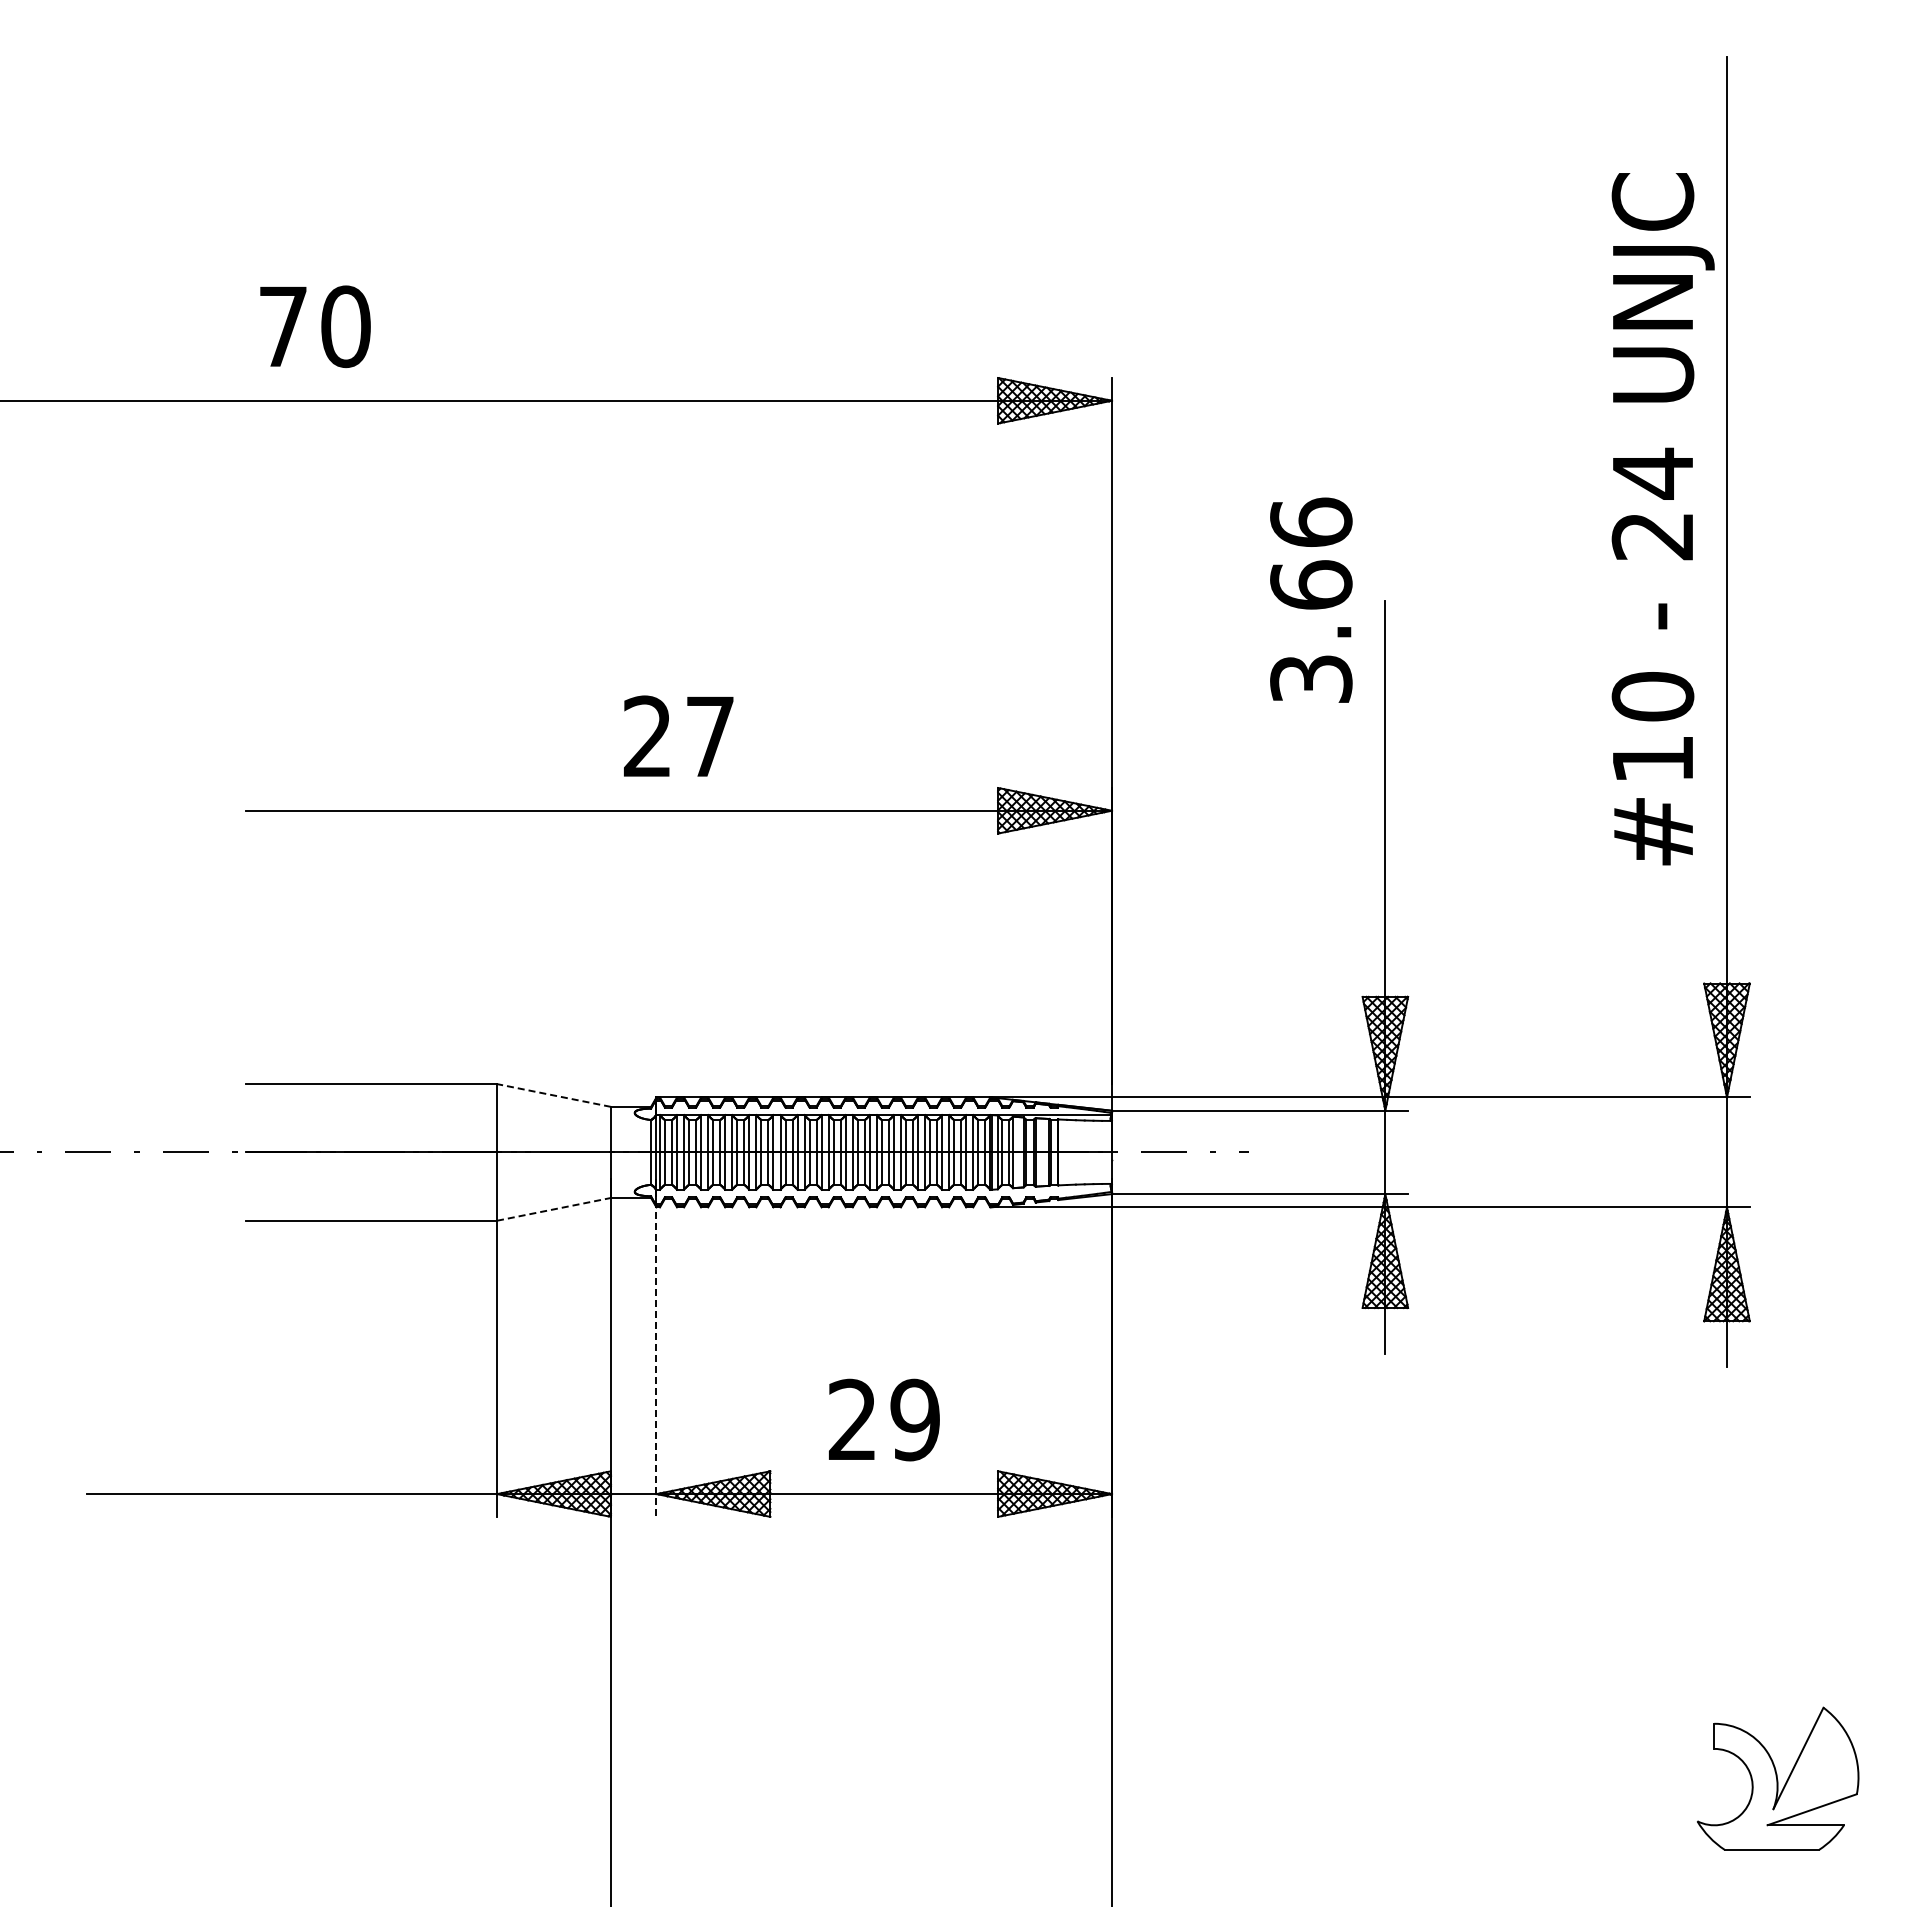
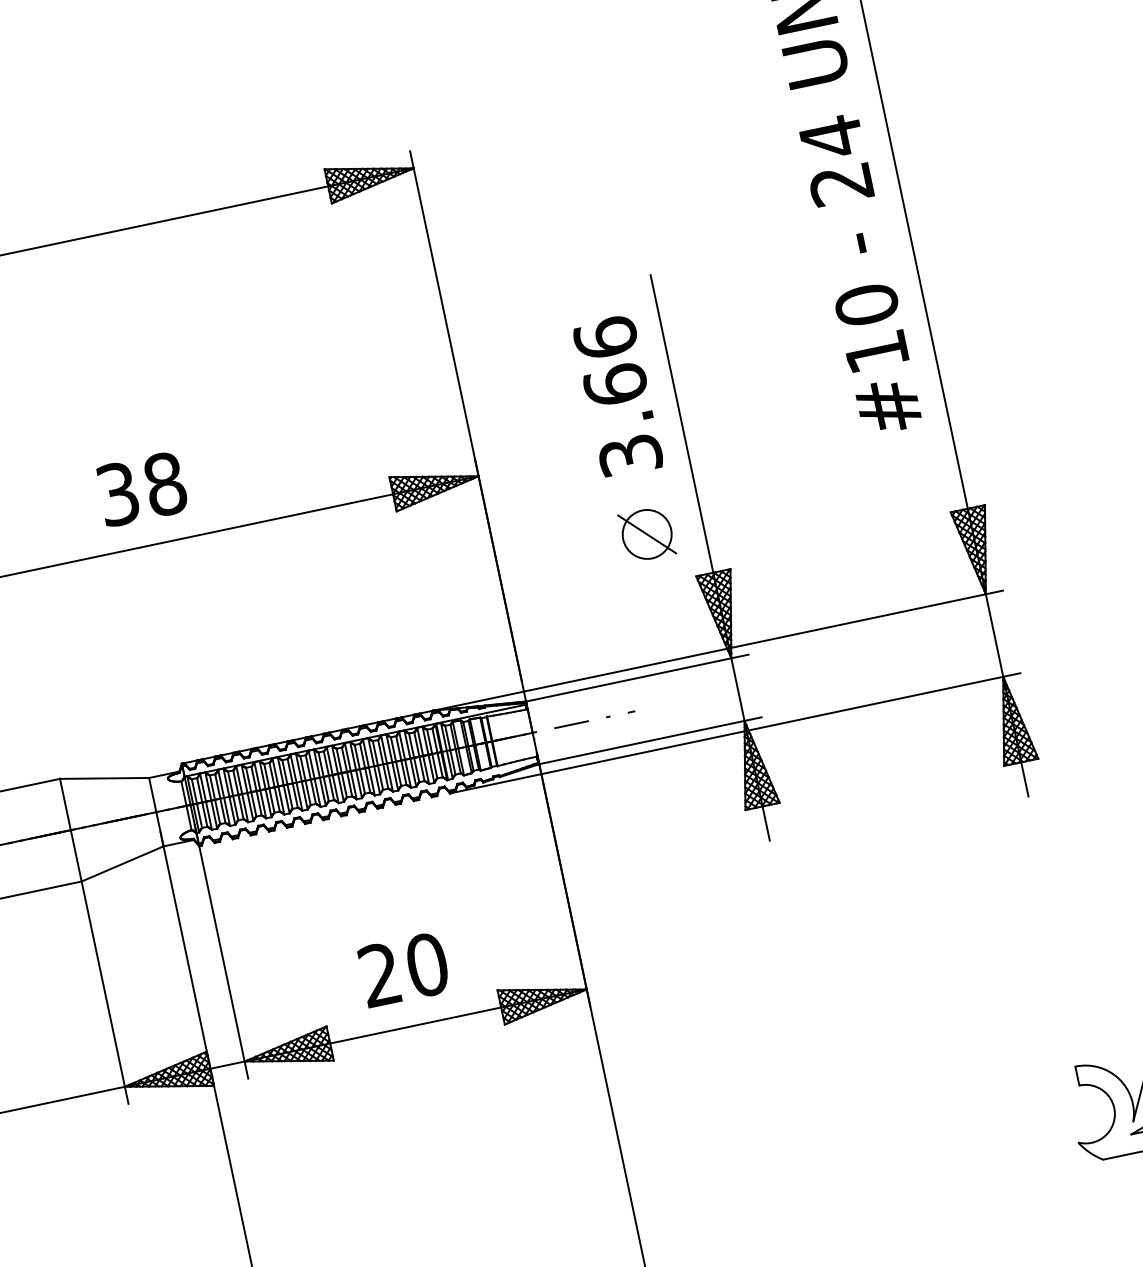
text: (1311, 599) -> (618, 395), moved
text: (679, 736) -> (142, 488), 27 -> 38
part: (1311, 930) -> (647, 534), added
line: (553, 1095) -> (104, 778), dashed -> solid
line: (554, 1209) -> (123, 863), dashed -> solid
line: (656, 1347) -> (221, 951), dashed -> solid
text: (915, 1419) -> (427, 964), 29 -> 20

